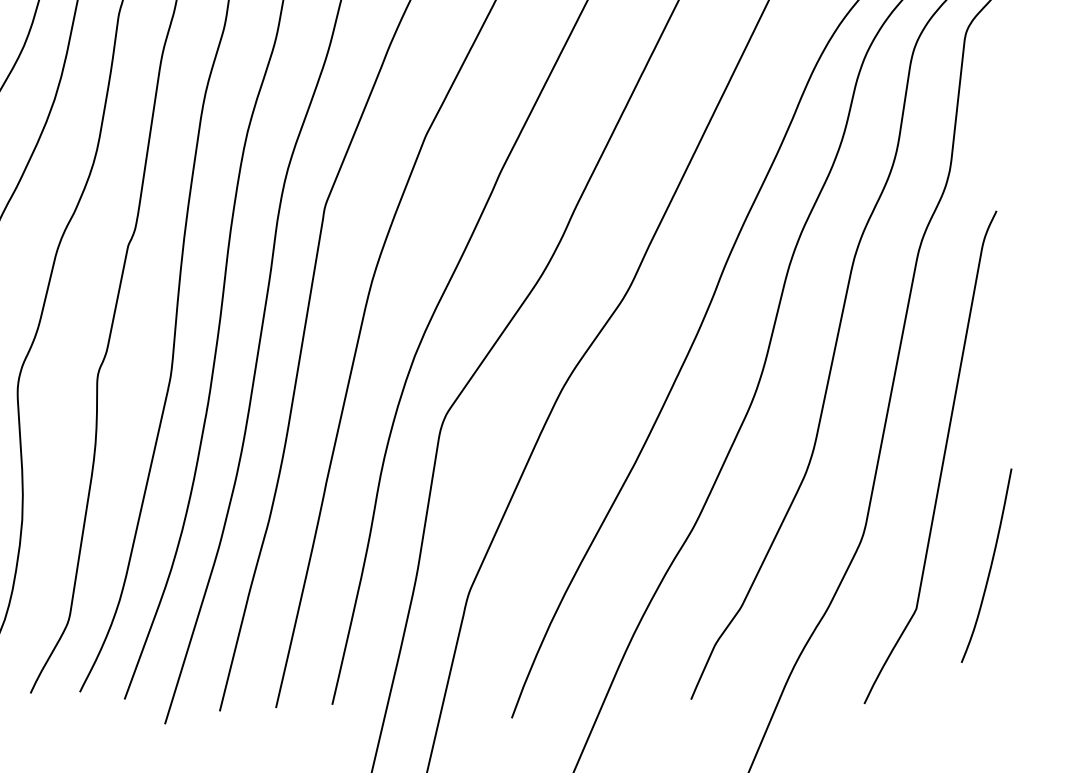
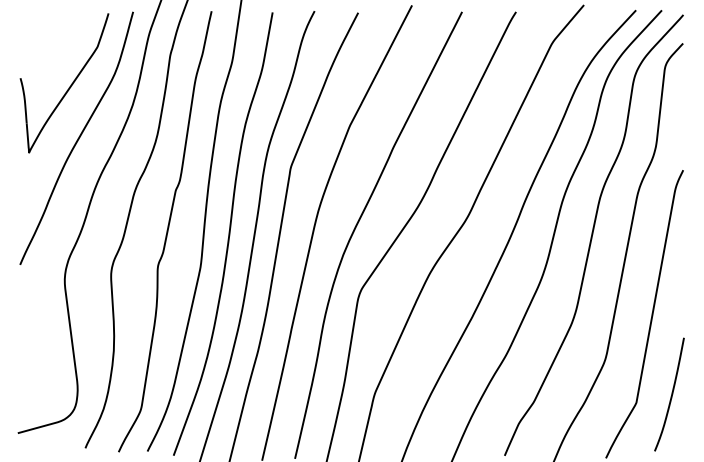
curve: (990, 565) -> (671, 394), moved

